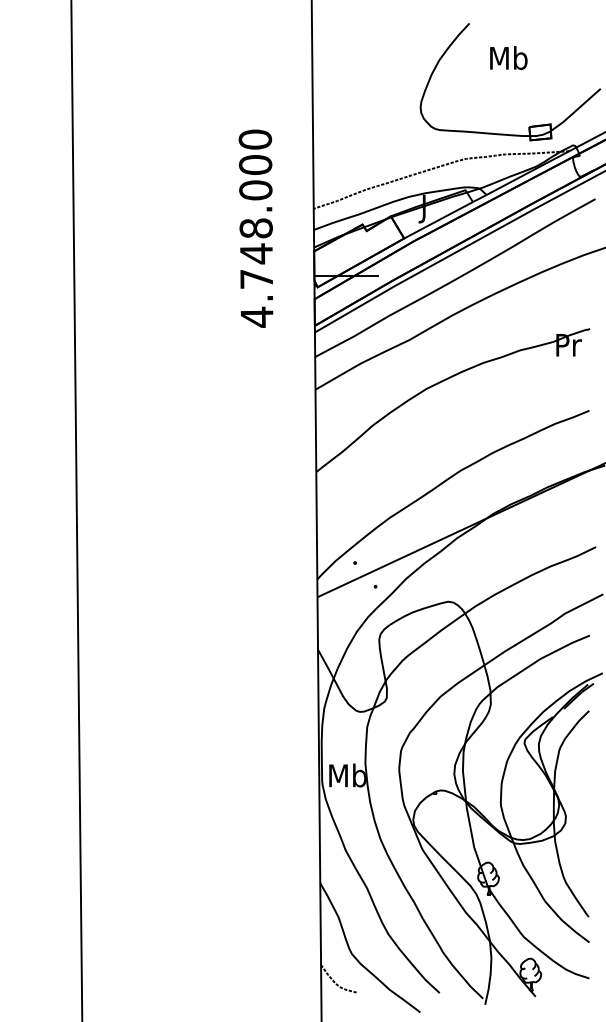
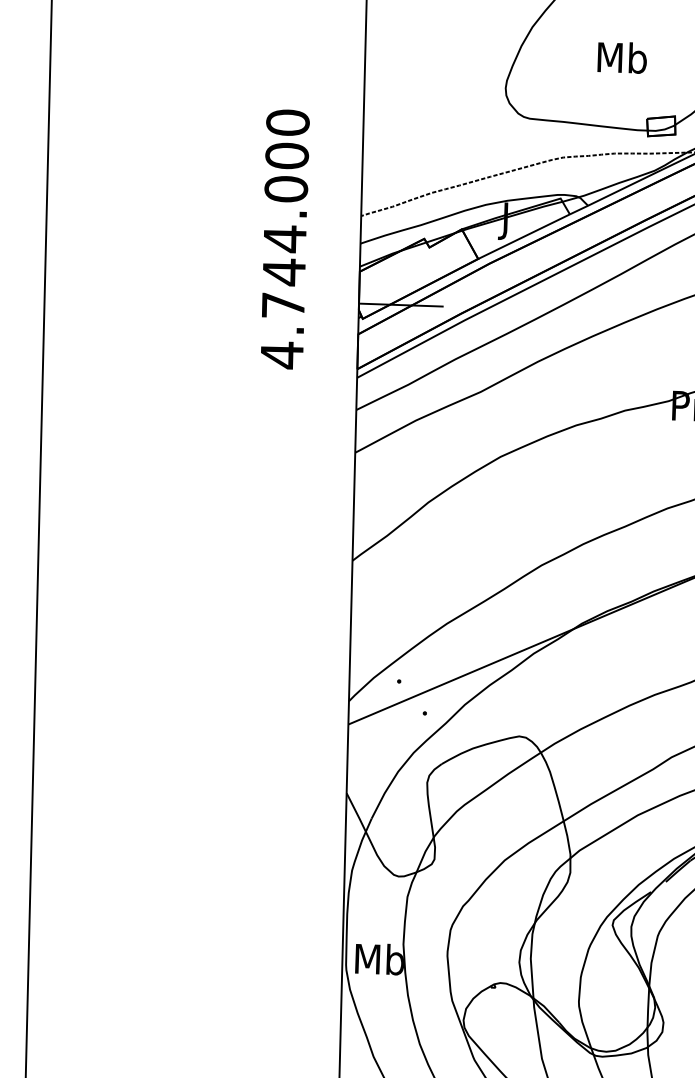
text: (508, 57) -> (621, 56), moved
text: (255, 228) -> (284, 239), 4.748.000 -> 4.744.000

